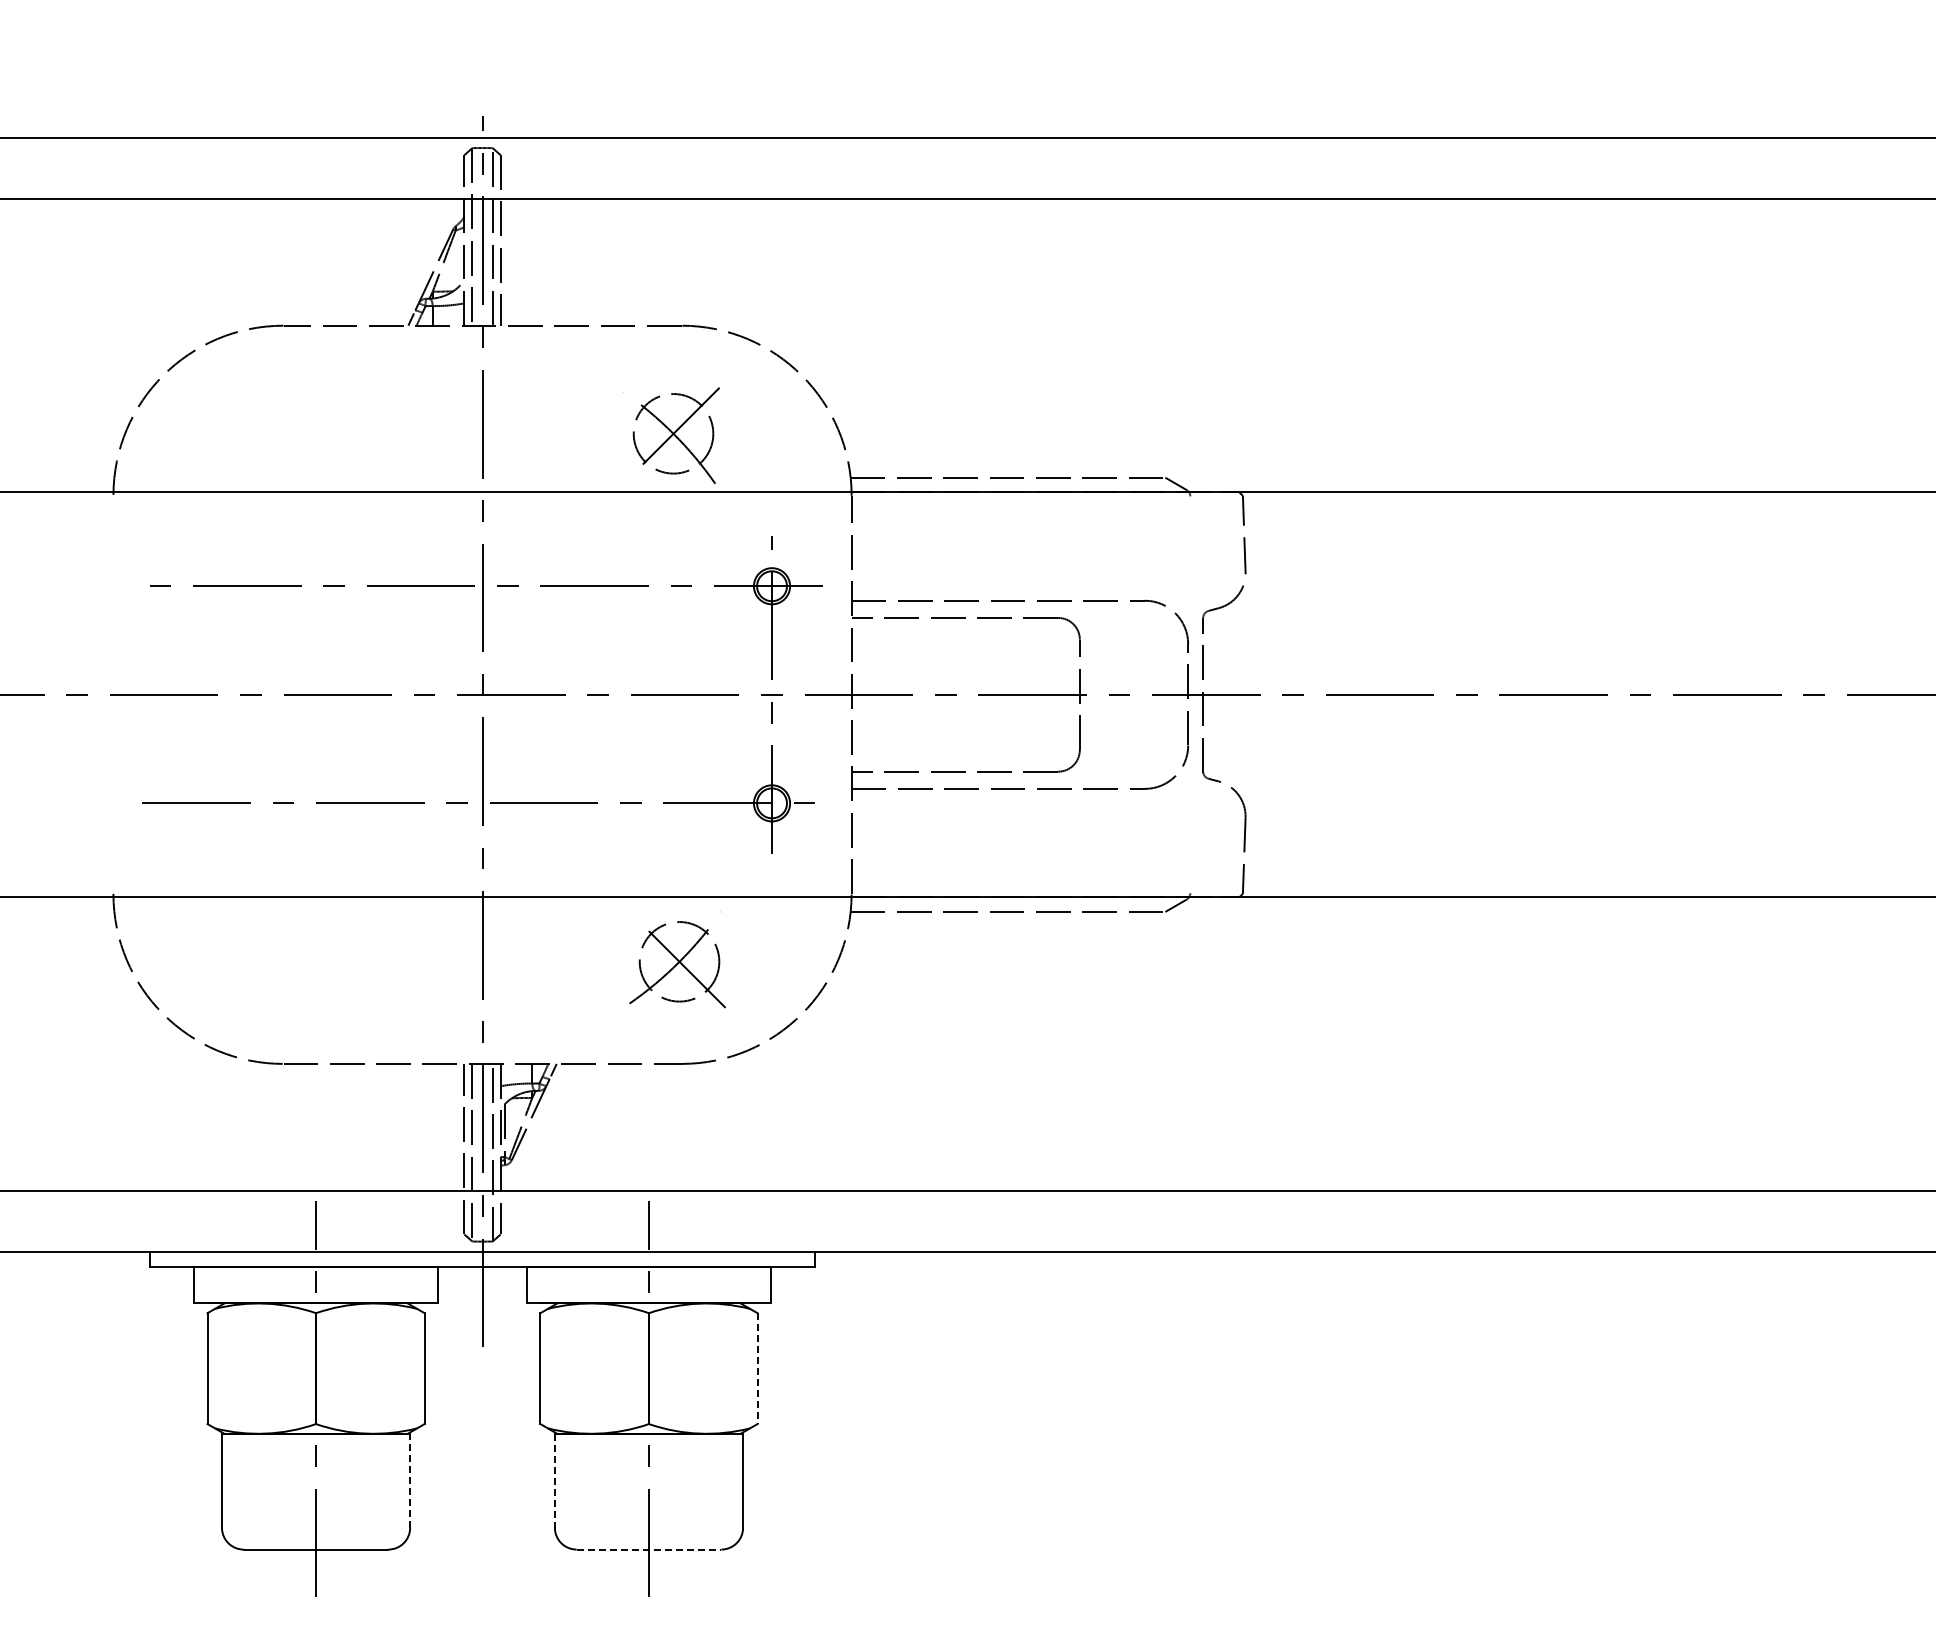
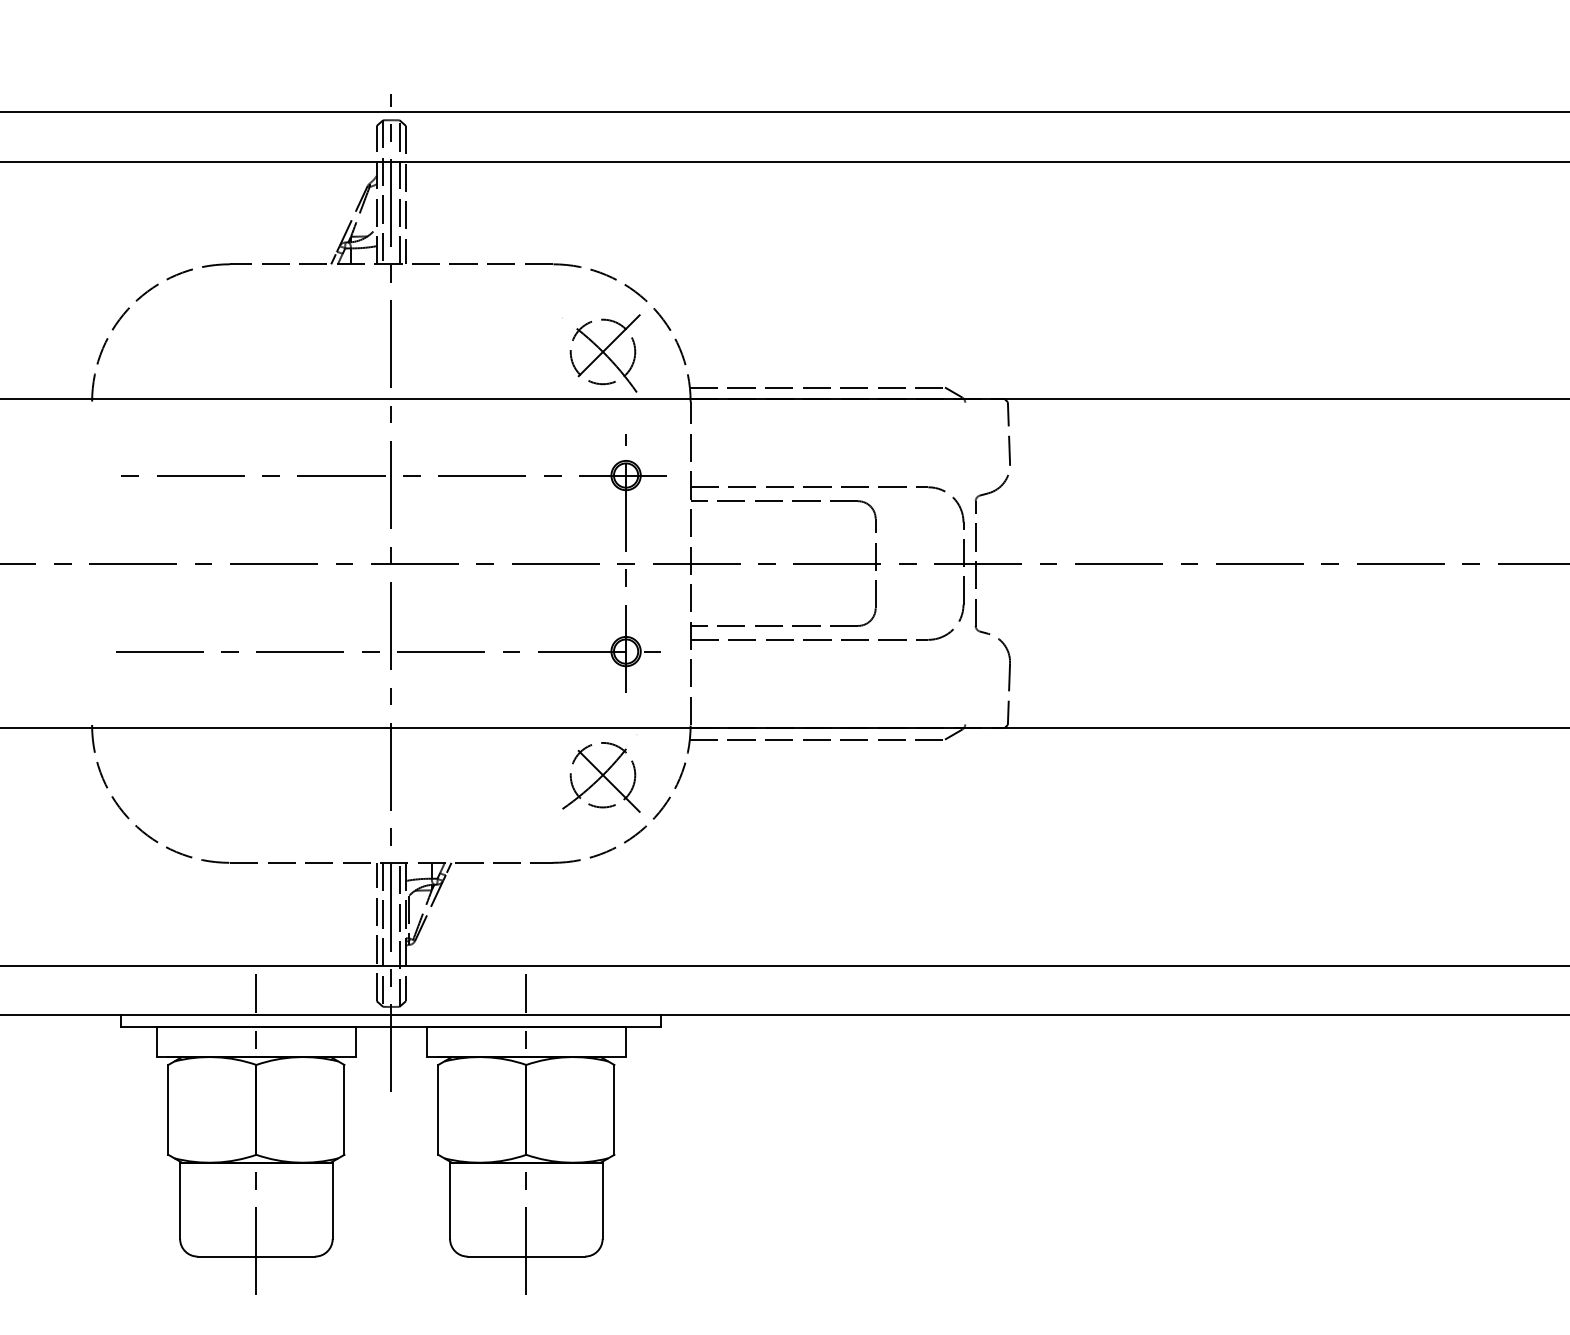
part: (671, 435) -> (601, 353), moved
part: (677, 960) -> (601, 774), moved
line: (757, 1369) -> (614, 1110), dashed -> solid
line: (410, 1480) -> (332, 1200), dashed -> solid
line: (554, 1481) -> (449, 1201), dashed -> solid
line: (649, 1549) -> (526, 1256), dashed -> solid

